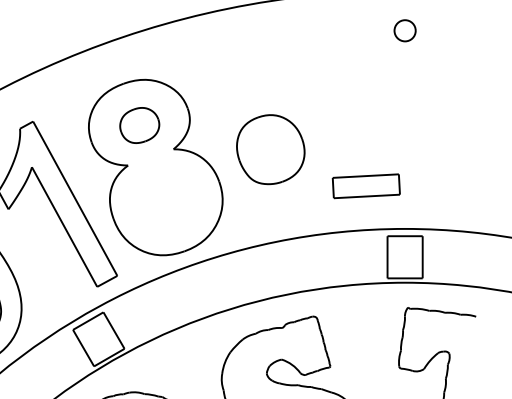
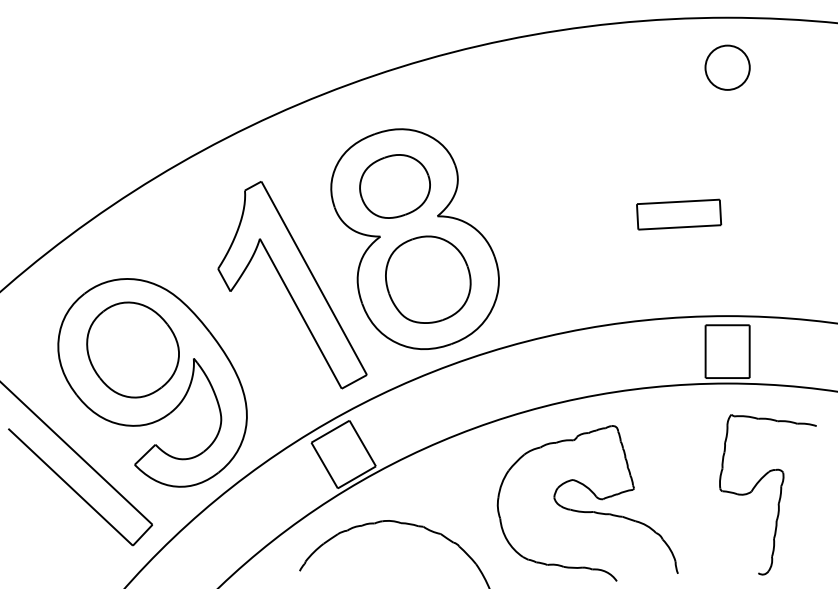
circle: (404, 30) -> (727, 67), size x1.67
part: (139, 125) -> (394, 186), size x1.43
part: (270, 149) -> (428, 279), moved
part: (366, 186) -> (679, 214), moved

